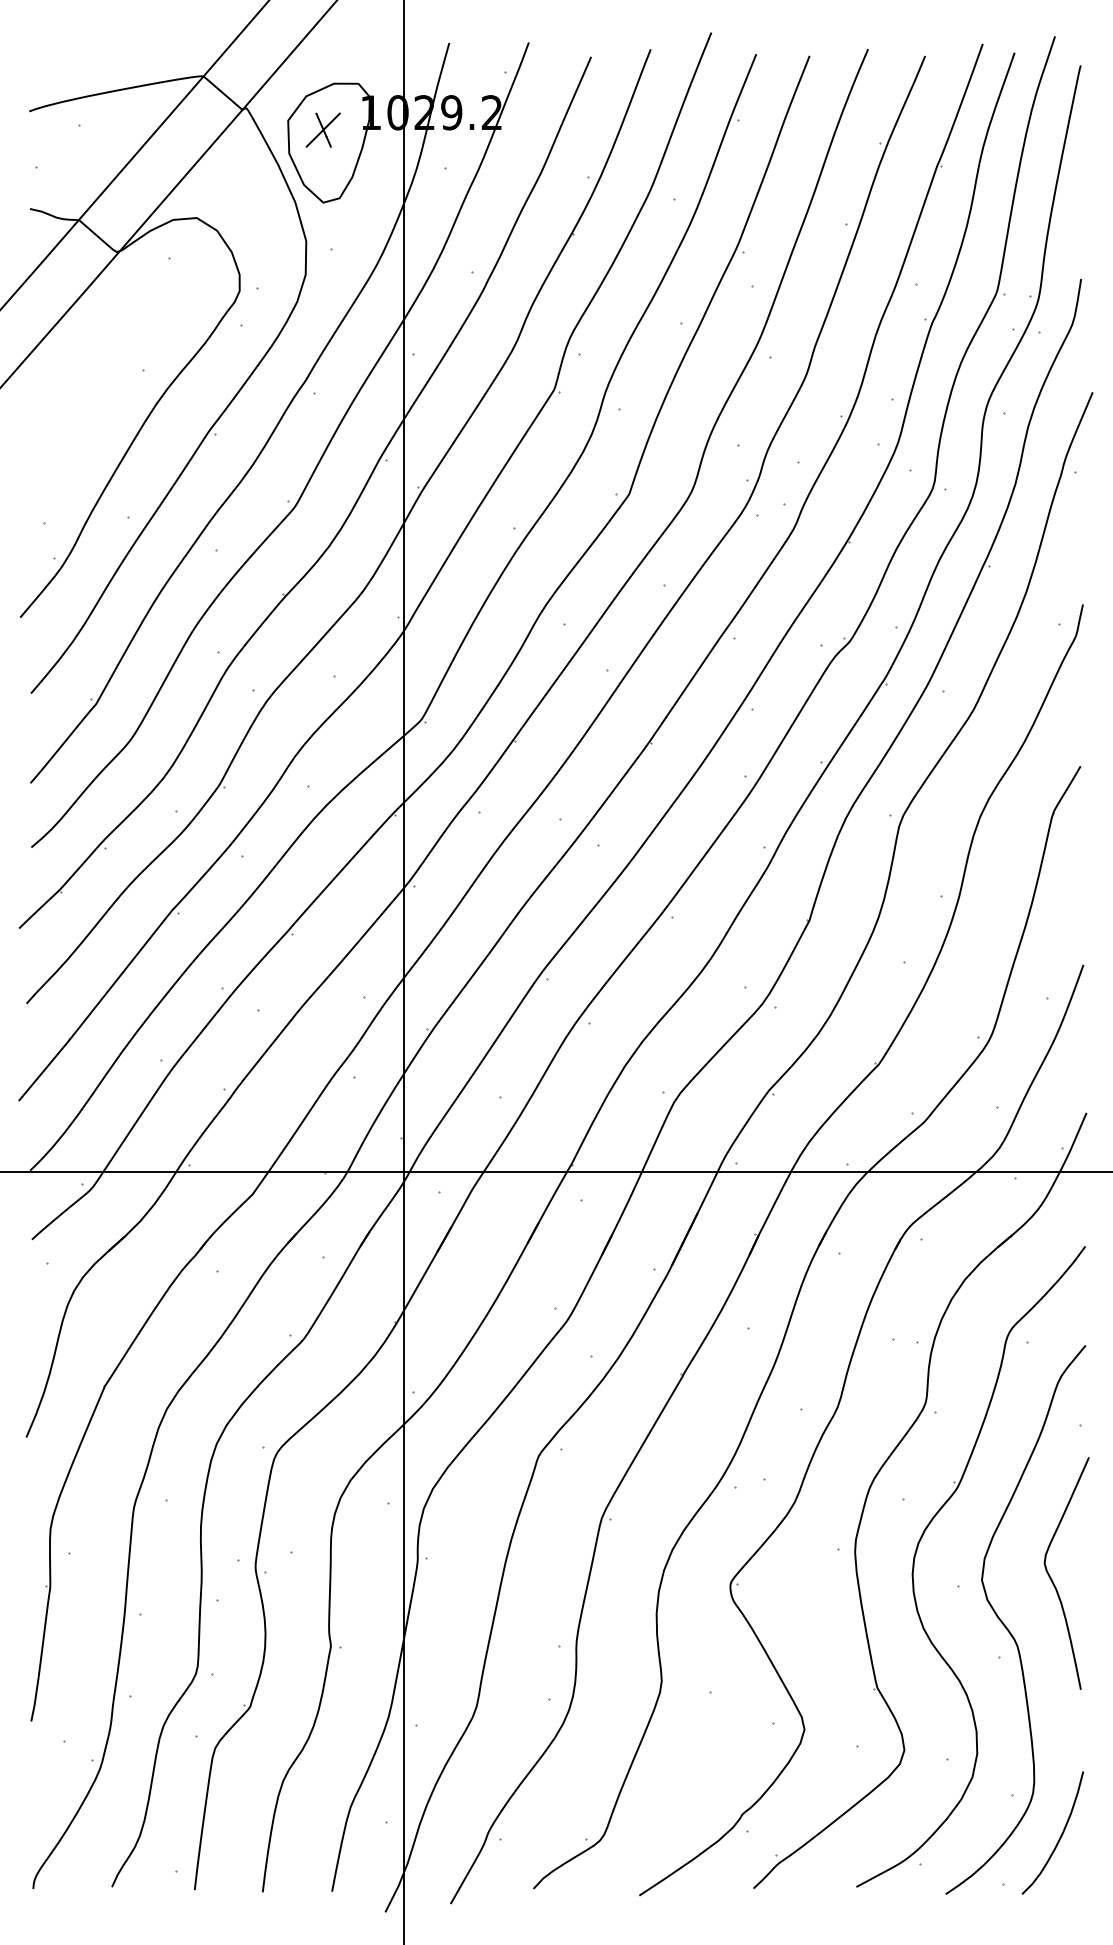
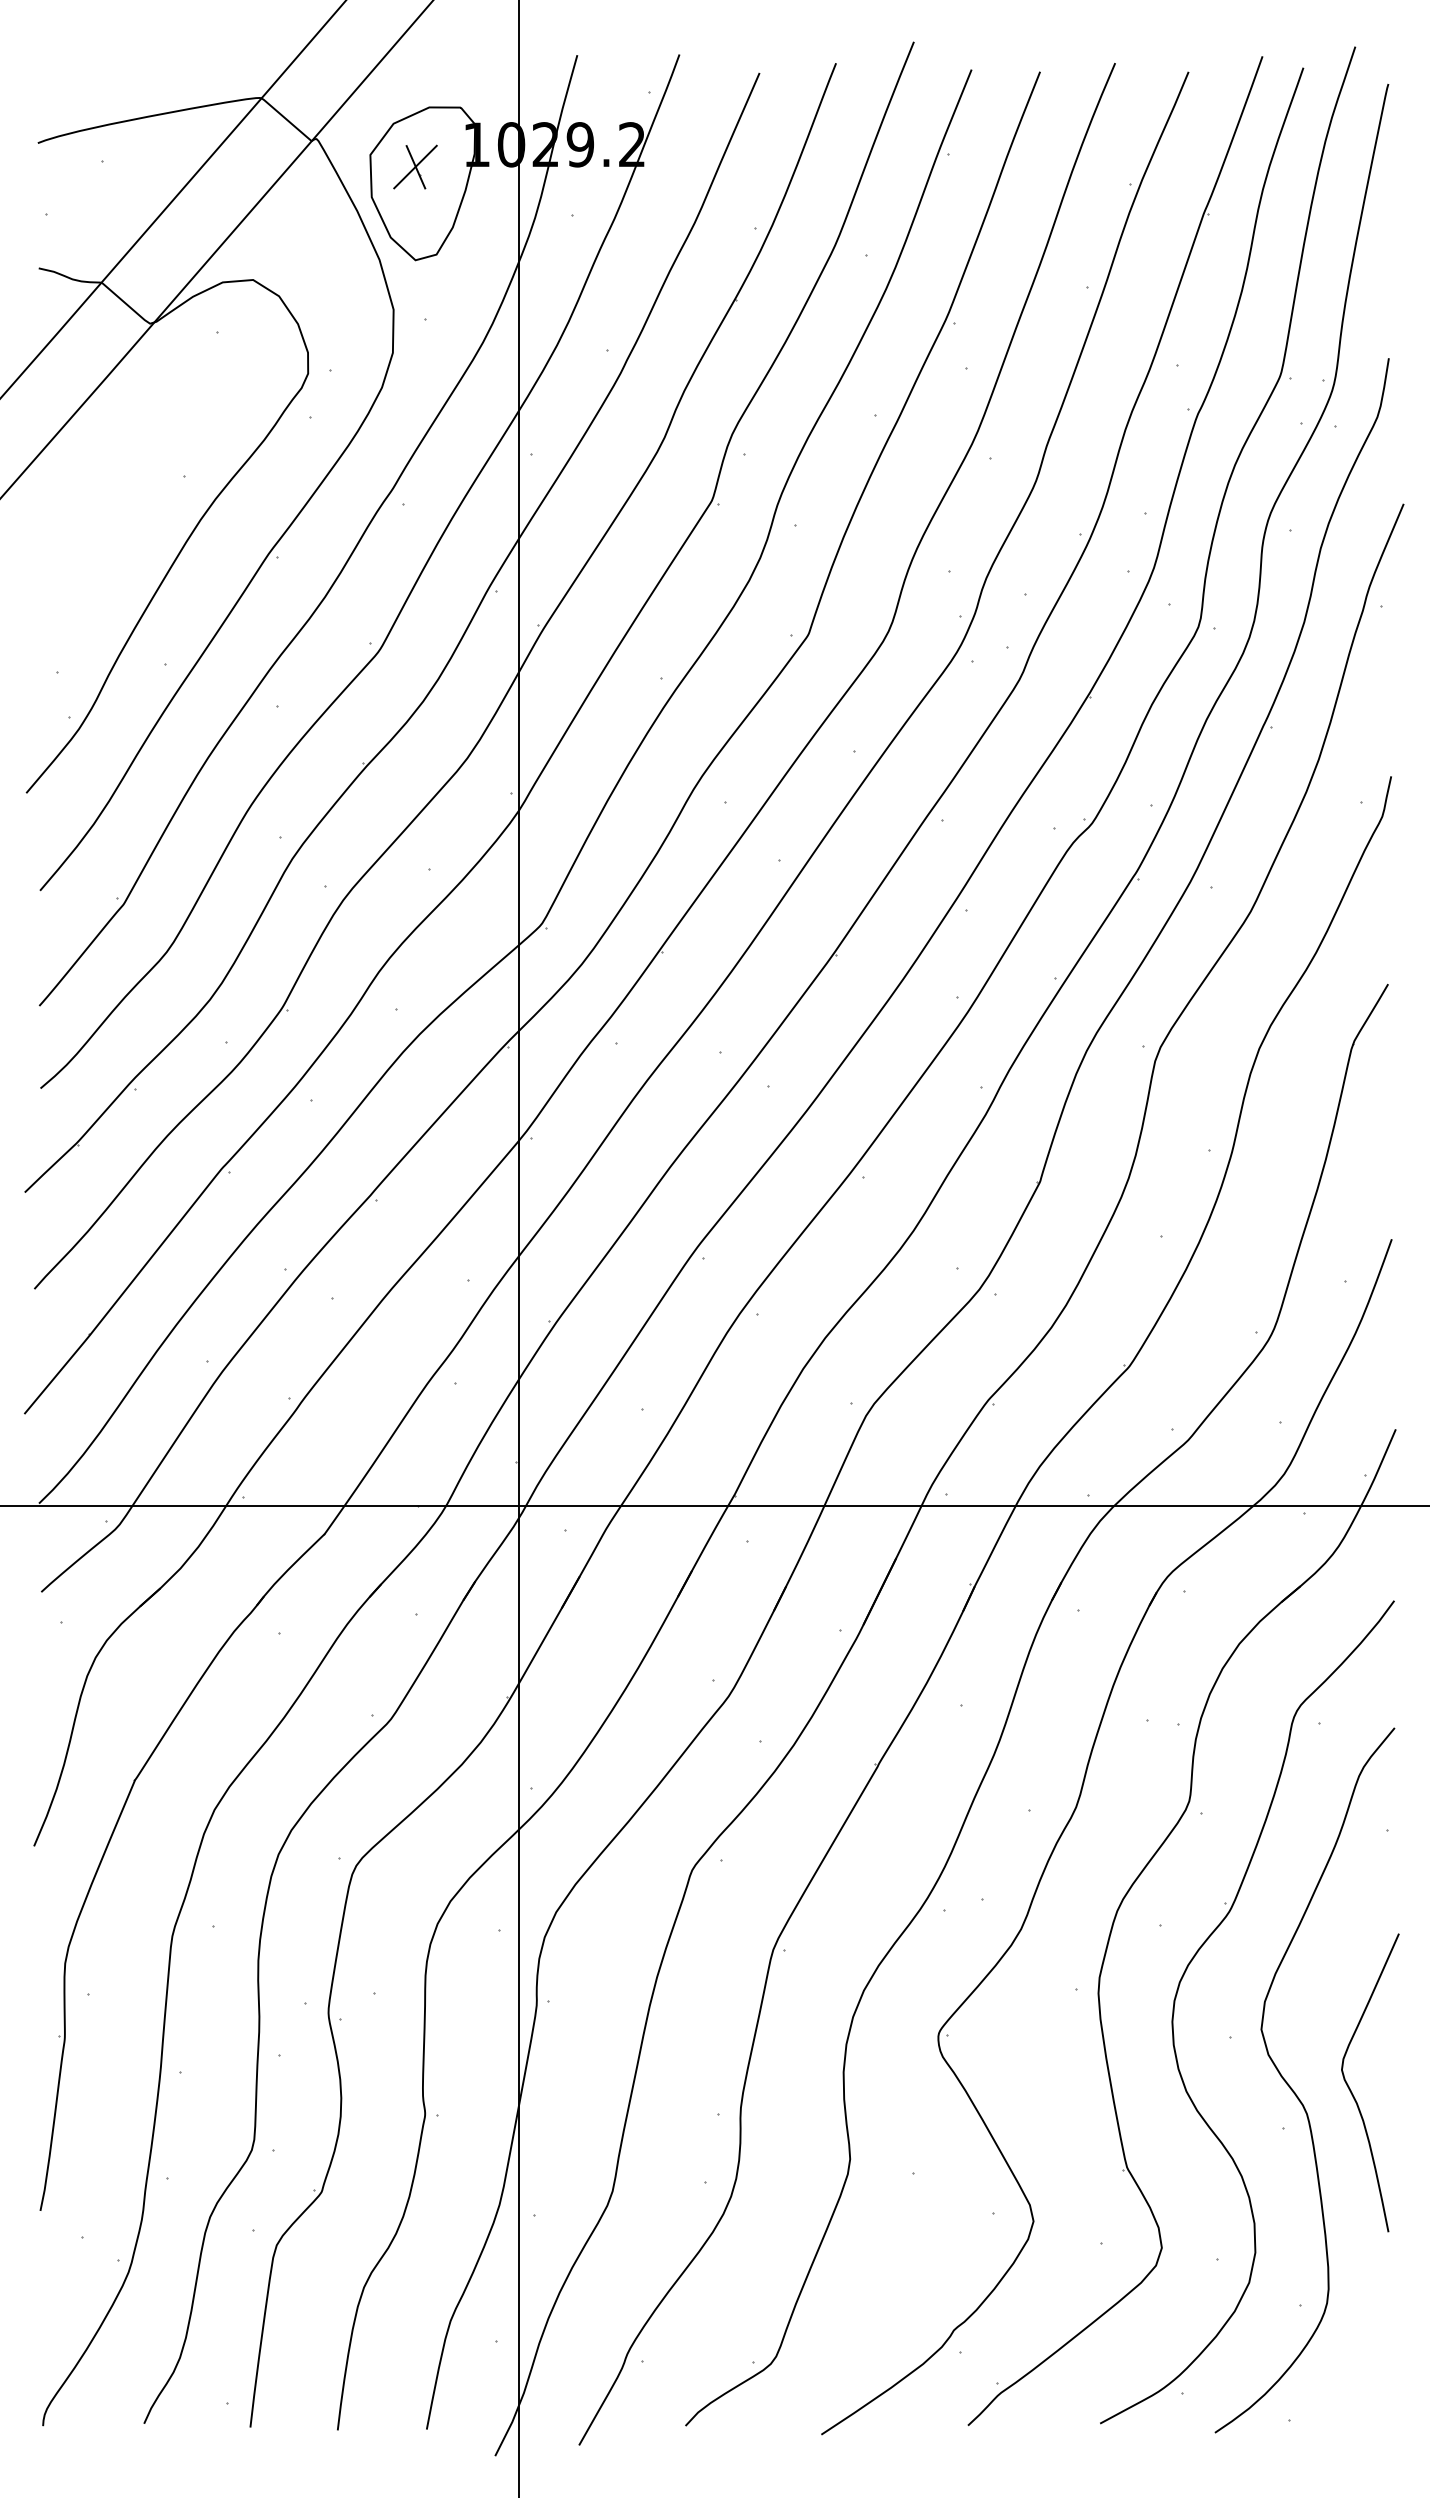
curve: (1052, 1580) -> (1352, 2092), moved
curve: (1059, 1837) -> (1361, 2359), removed

